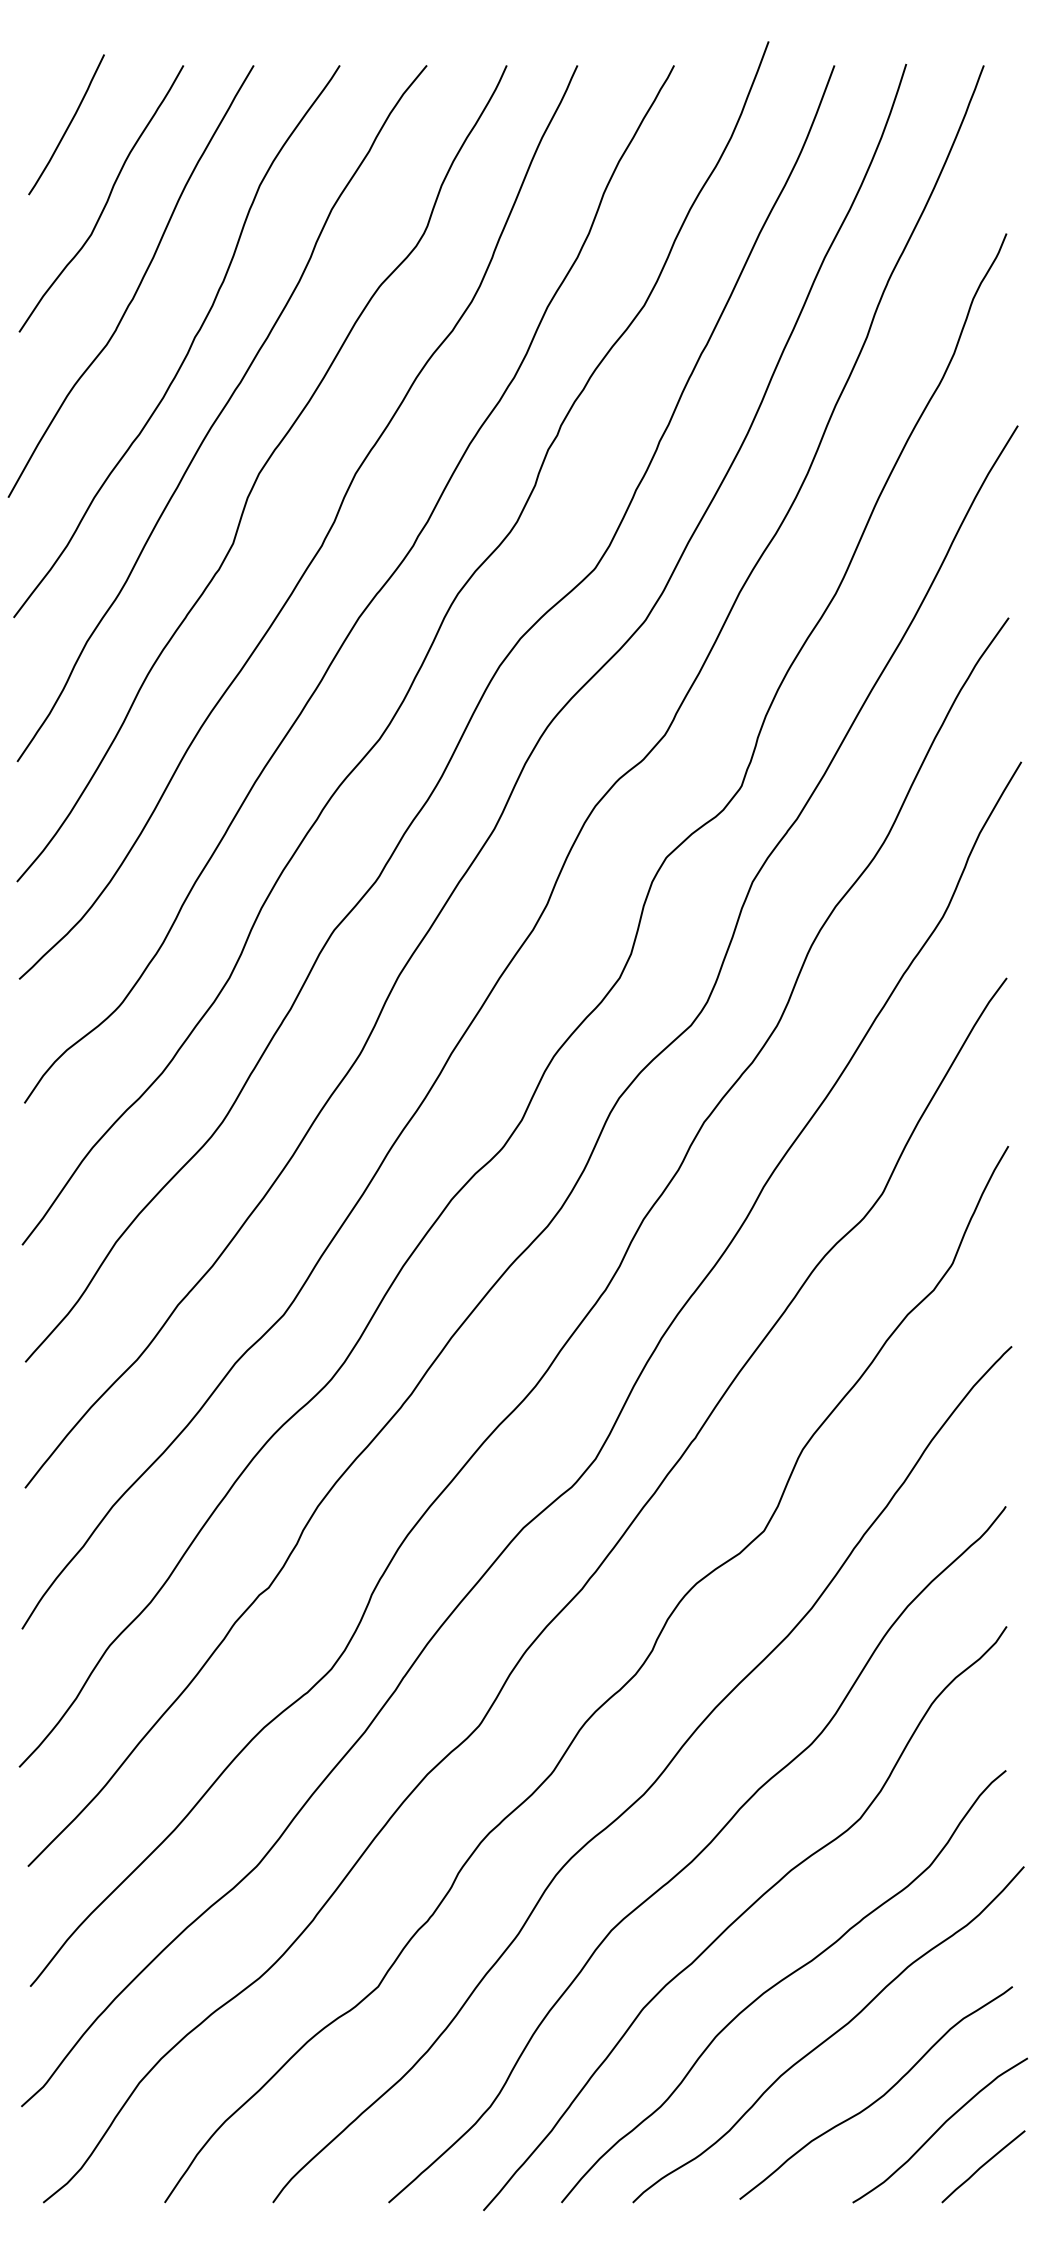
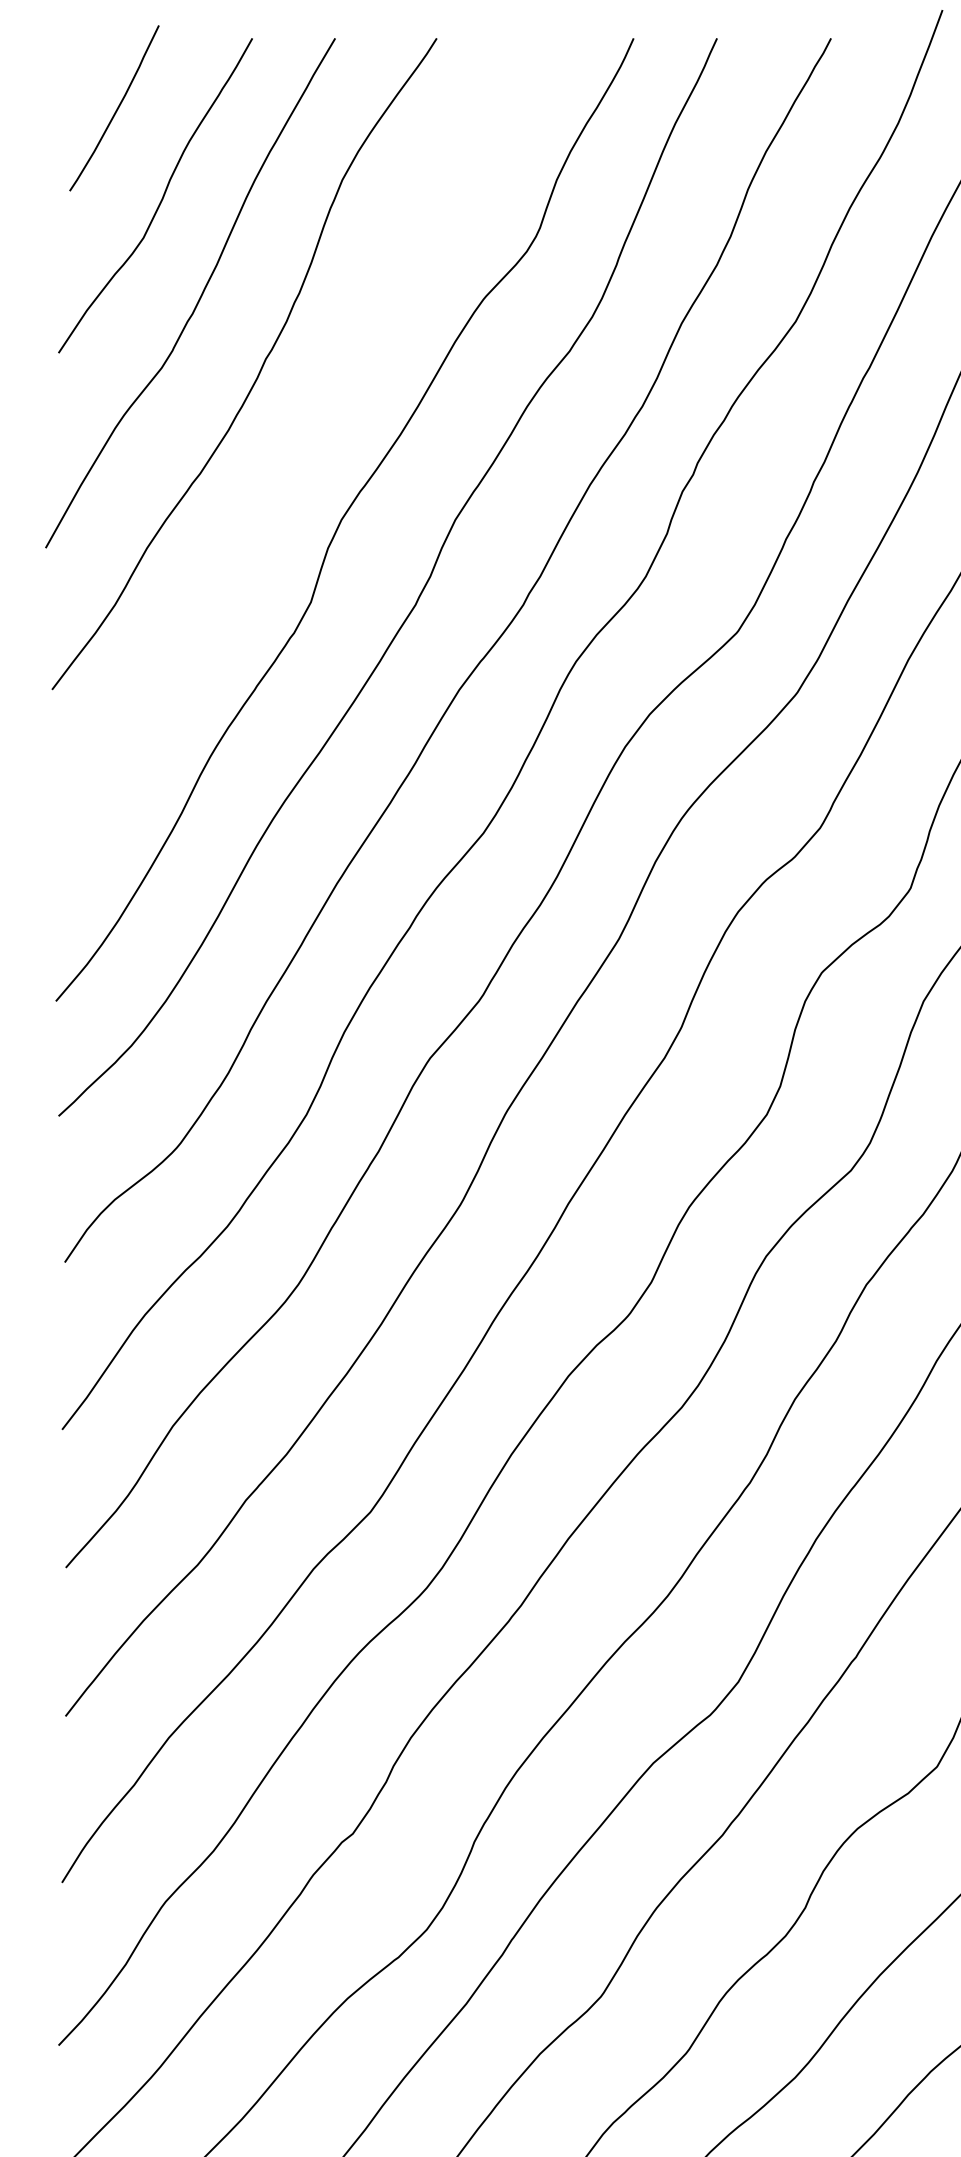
curve: (221, 413) -> (297, 448), removed

